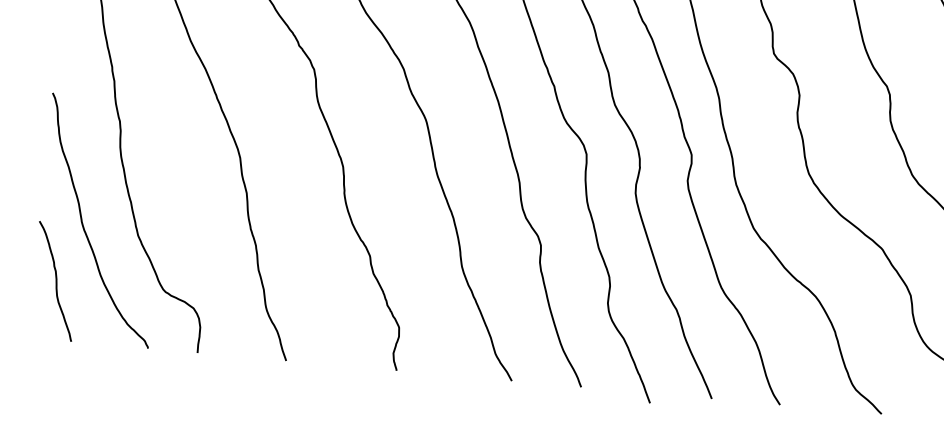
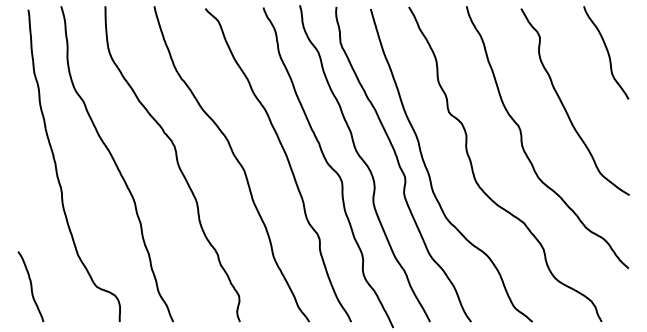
curve: (84, 225) -> (45, 251), removed

